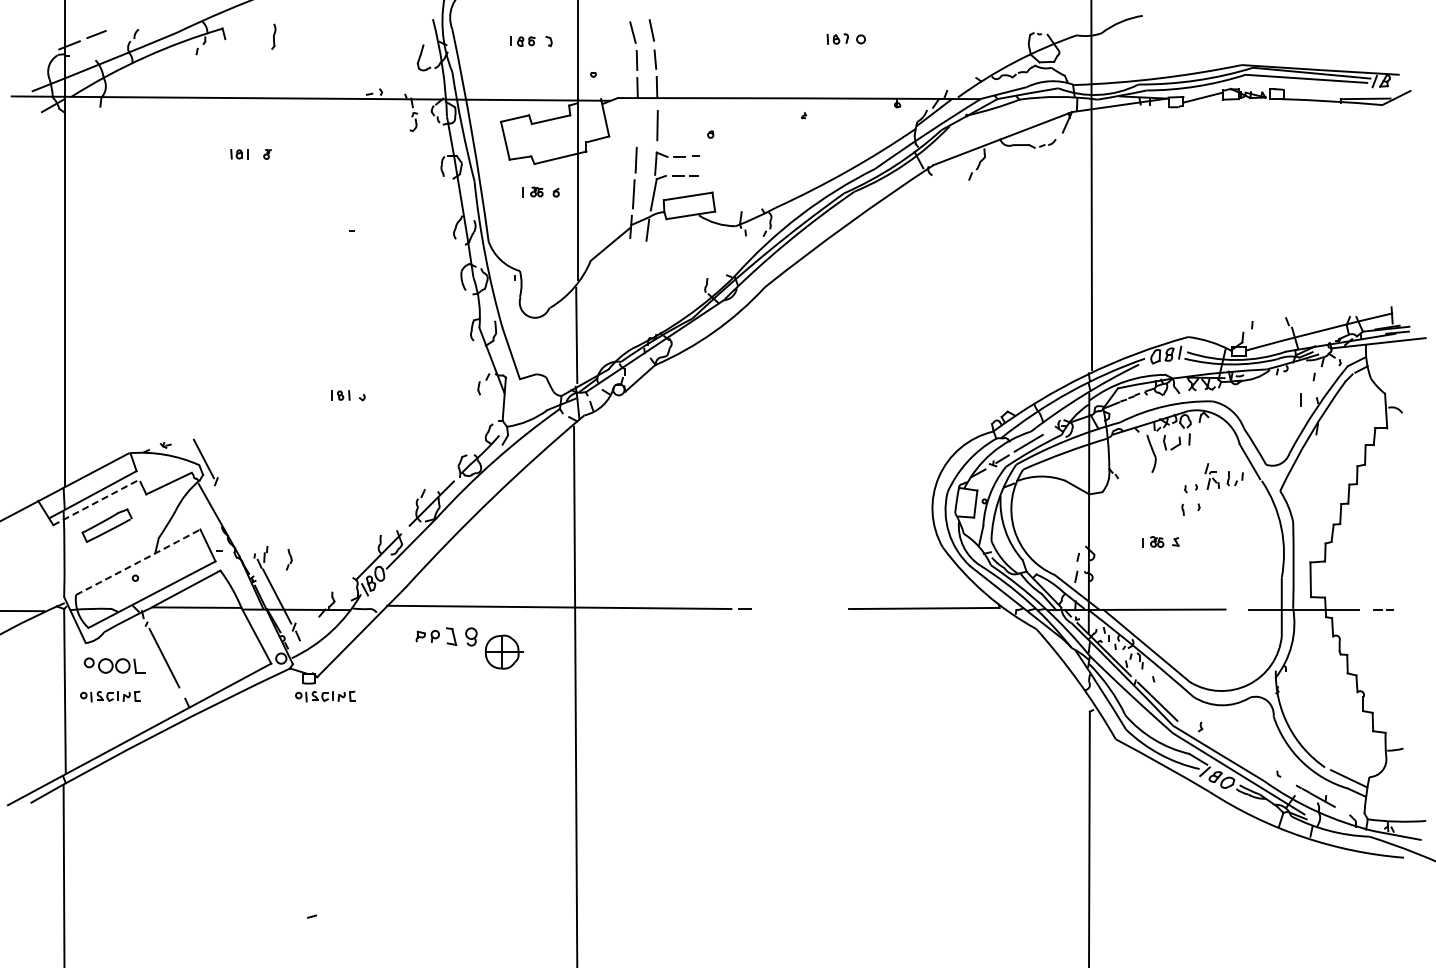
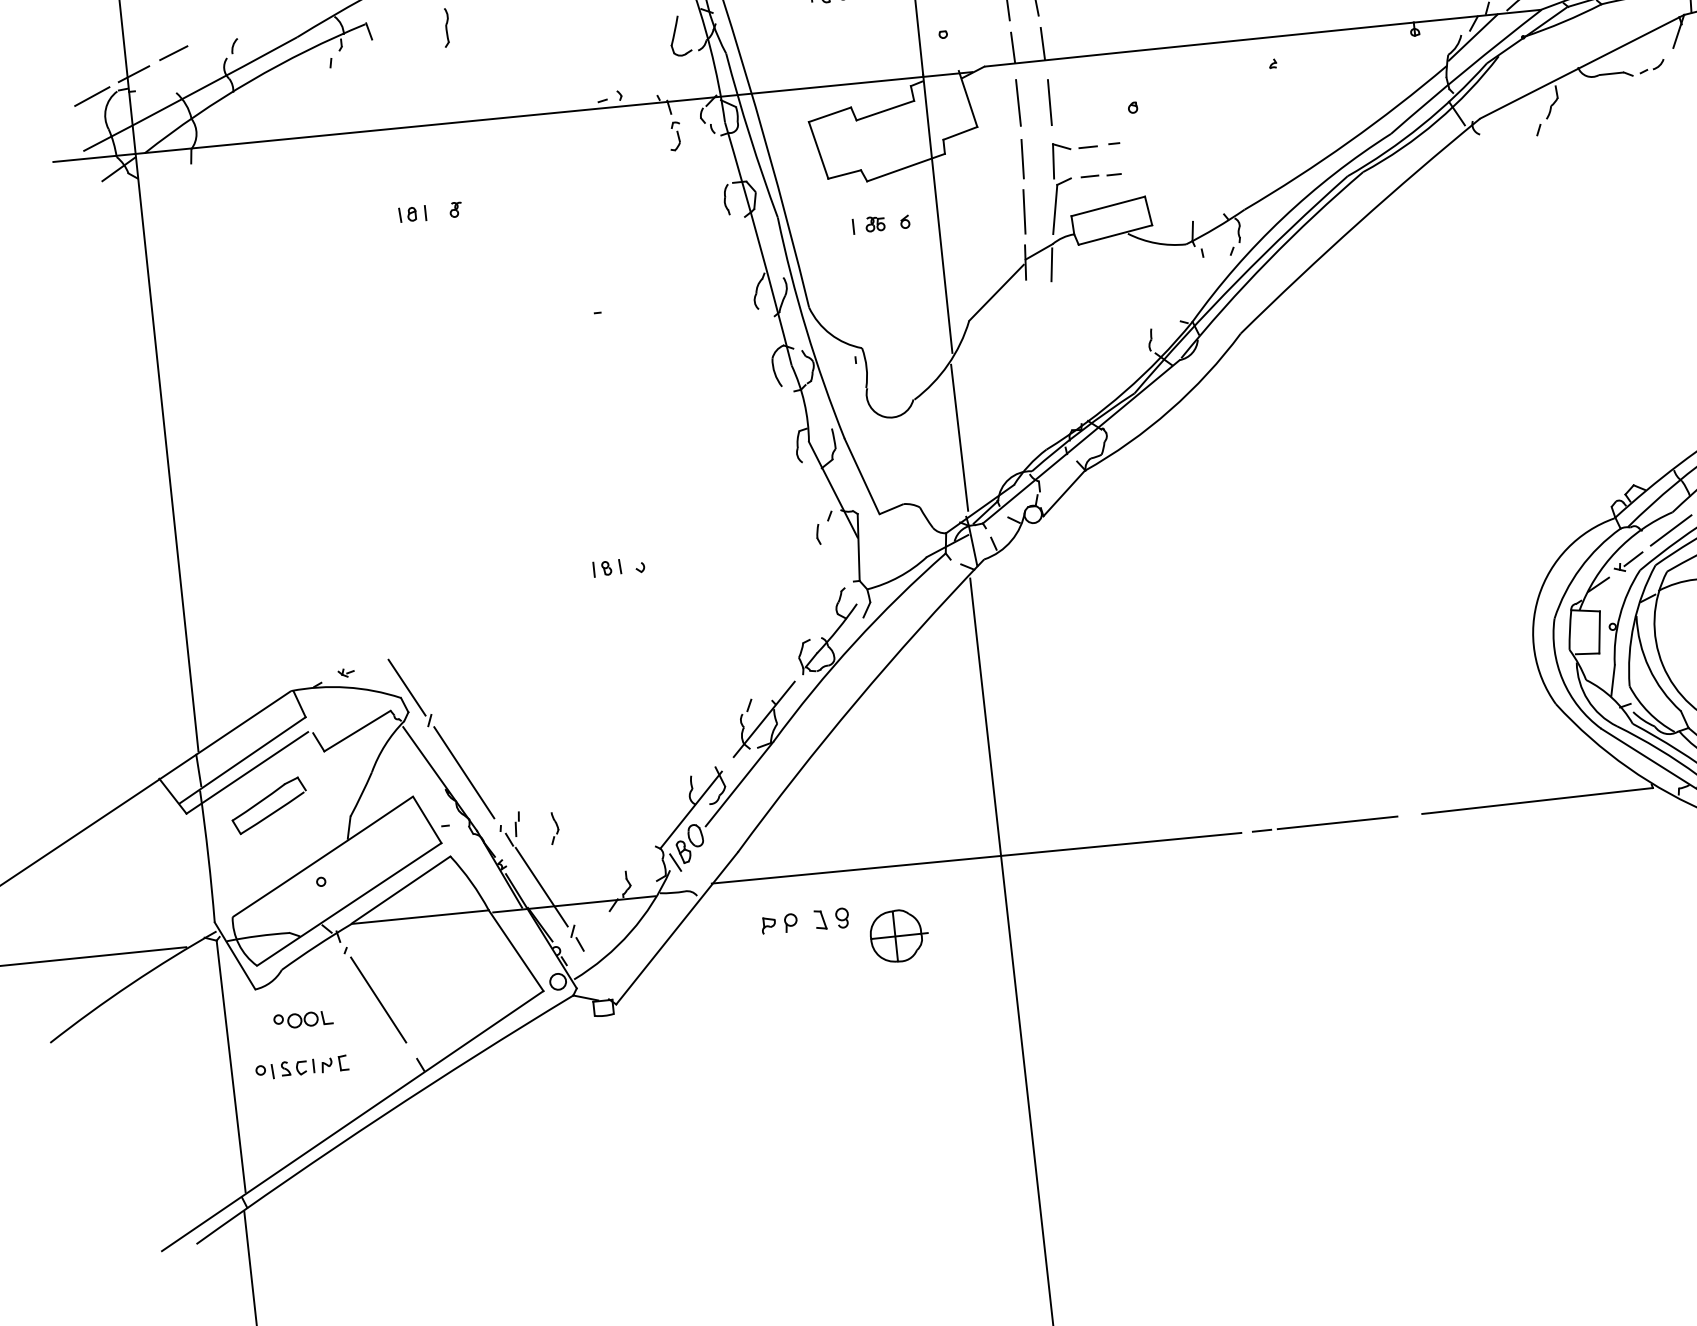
line: (40, 56) -> (91, 96), added
line: (637, 123) -> (1018, 102), added
line: (94, 503) -> (246, 773), dashed -> solid
line: (234, 517) -> (463, 772), added
arc: (138, 562) -> (323, 857), dashed -> solid
line: (794, 609) -> (1338, 823), added
part: (461, 636) -> (831, 918), size x0.71
part: (114, 665) -> (303, 1019), size x0.62
part: (325, 696) -> (632, 1032), removed

